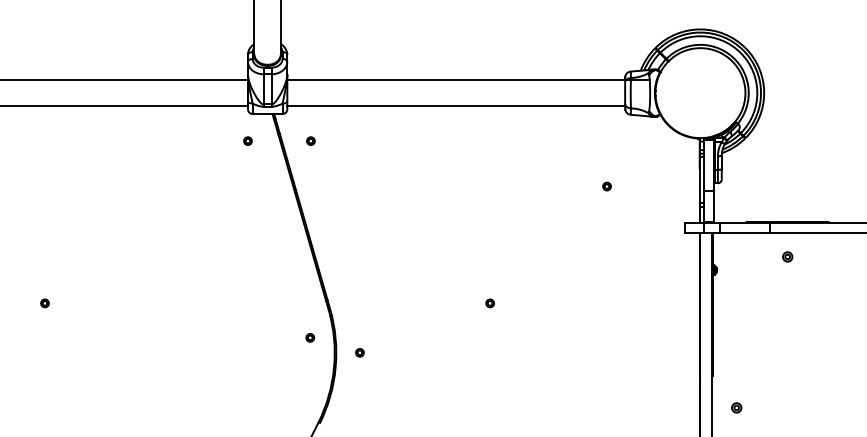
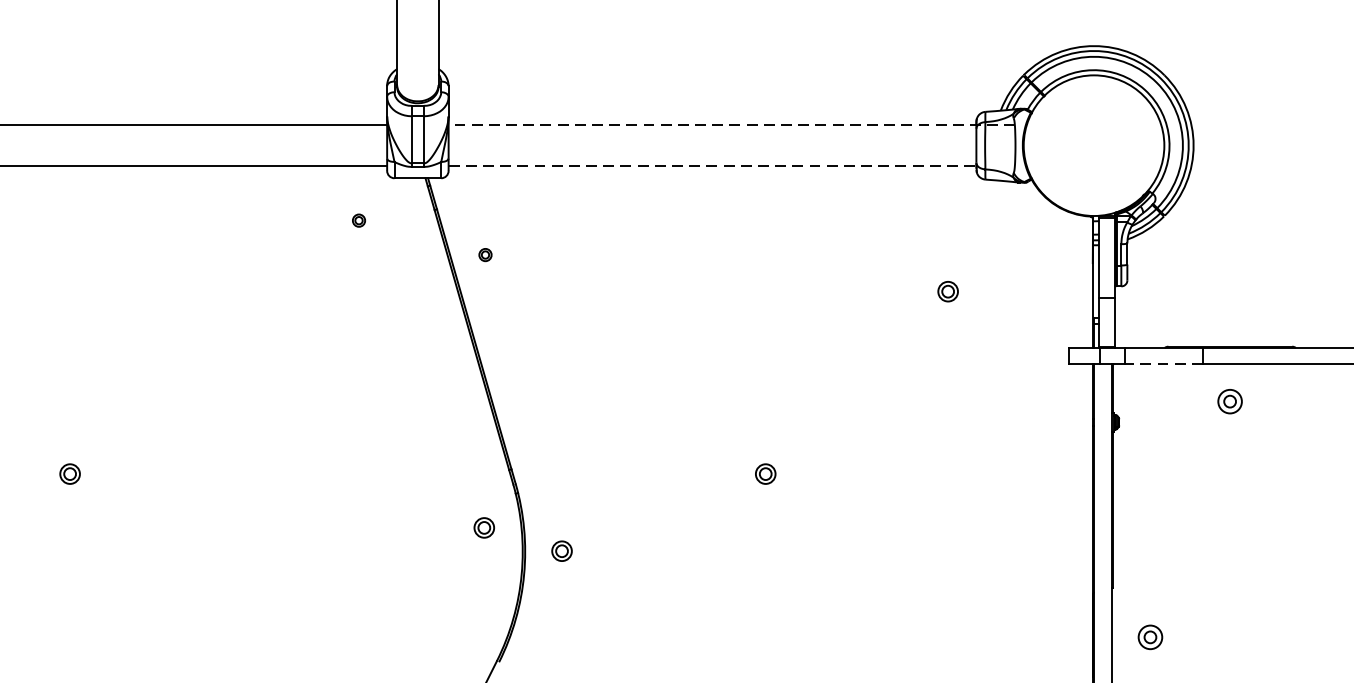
line: (468, 79) -> (731, 124), solid -> dashed
line: (456, 106) -> (712, 166), solid -> dashed
part: (247, 140) -> (358, 219), moved
part: (310, 140) -> (484, 254), moved
part: (606, 186) -> (947, 291), size x1.6
line: (745, 232) -> (1164, 363), solid -> dashed
part: (787, 256) -> (1230, 400), size x1.6
part: (44, 303) -> (69, 474), size x1.6
part: (489, 303) -> (764, 474), size x1.6
part: (310, 337) -> (484, 527), size x1.6
part: (359, 352) -> (561, 550), size x1.6
part: (736, 407) -> (1150, 636), size x1.6

